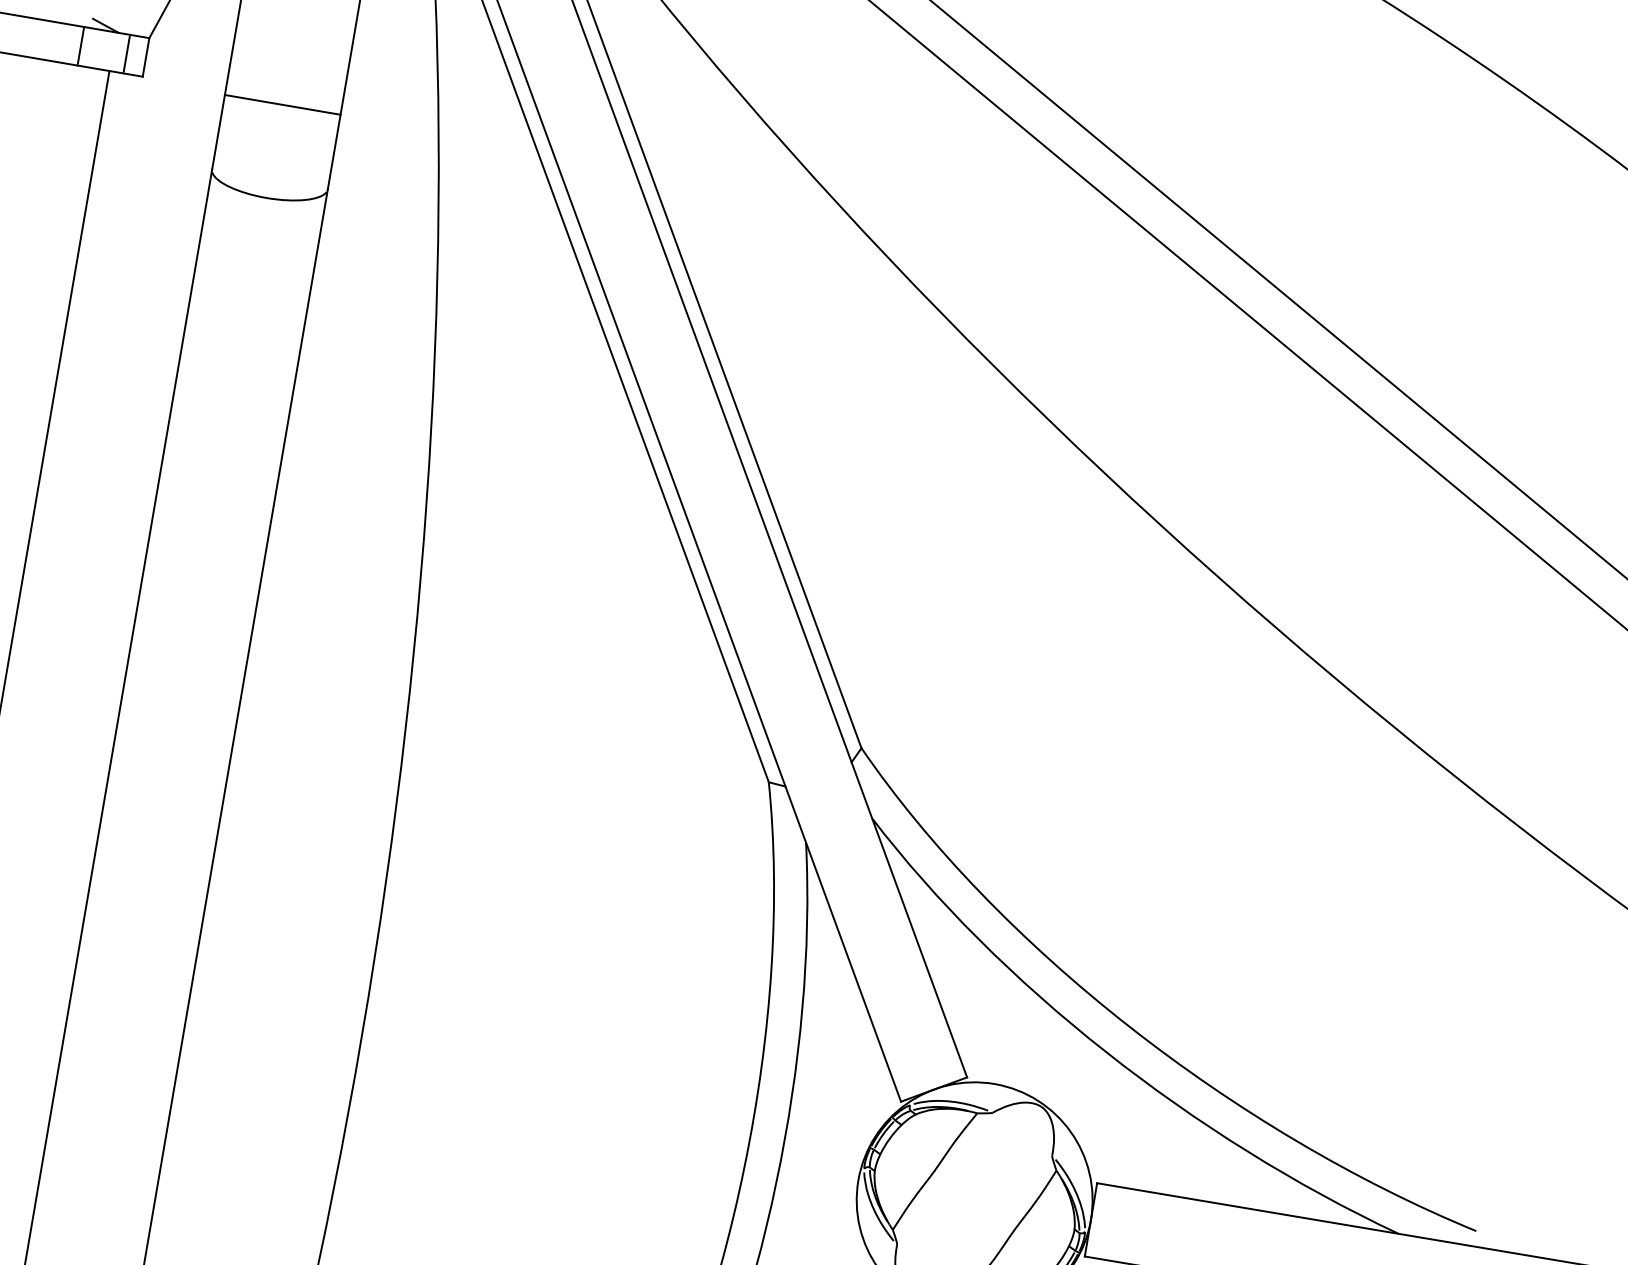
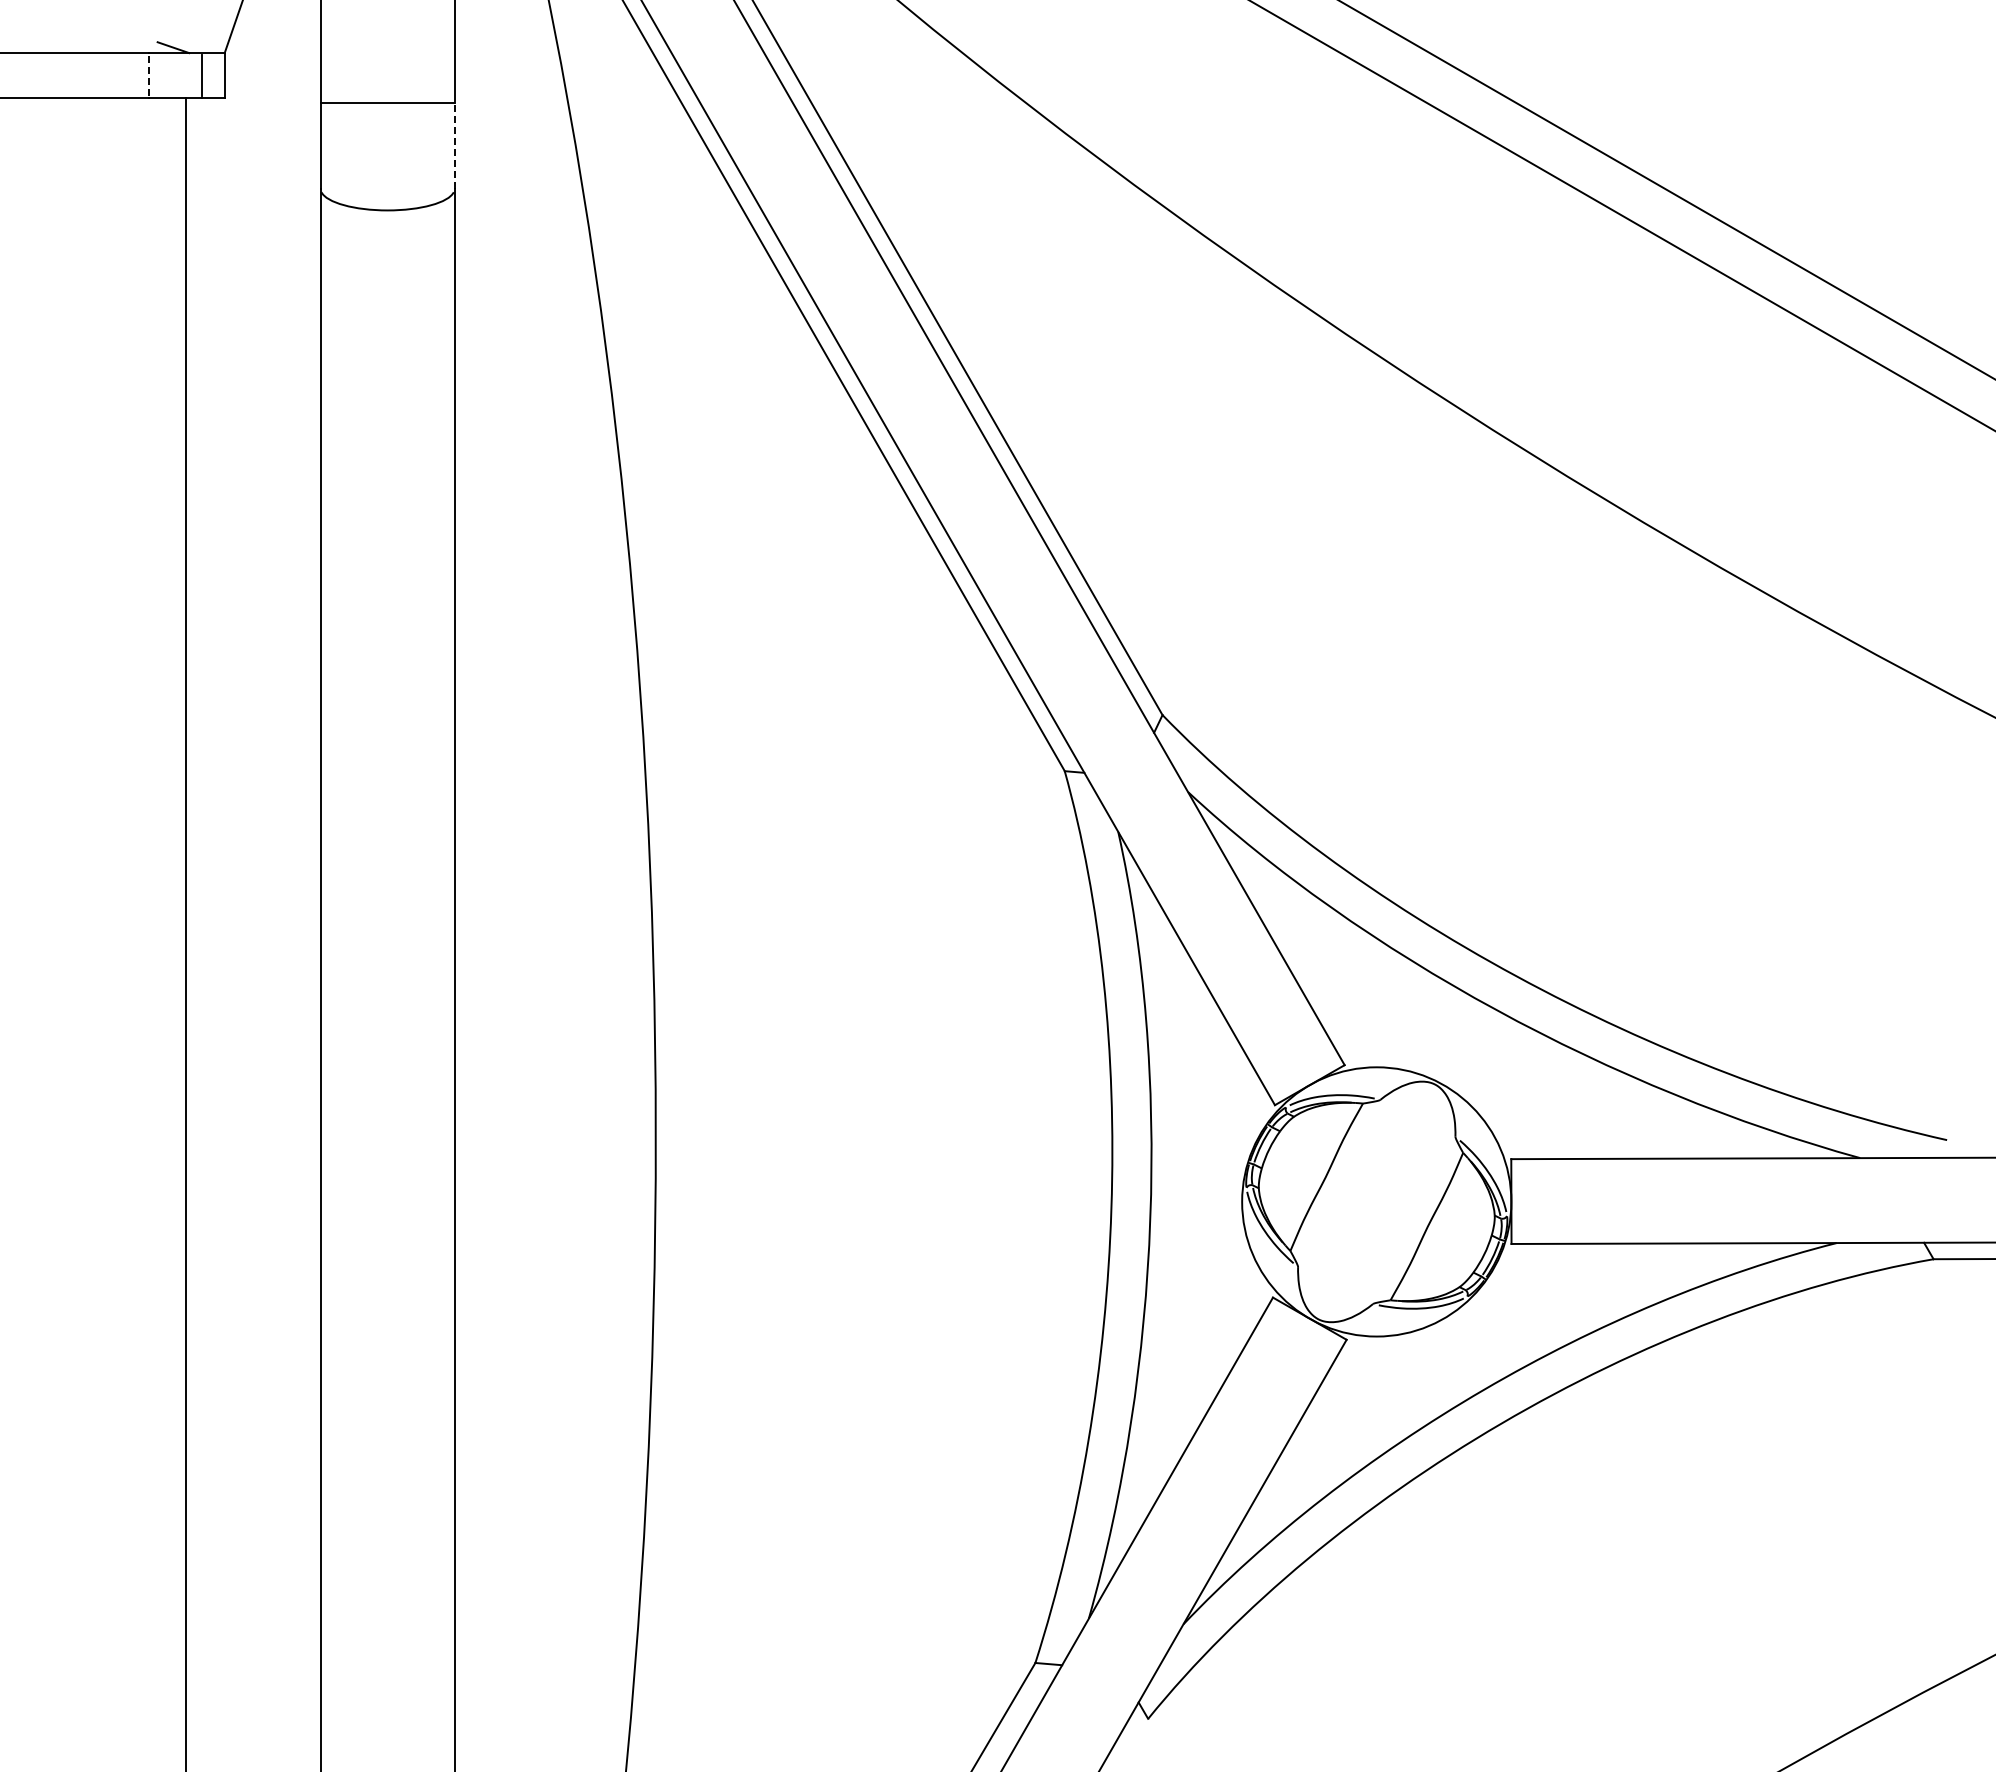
line: (81, 45) -> (149, 74), solid -> dashed
line: (334, 151) -> (454, 145), solid -> dashed

